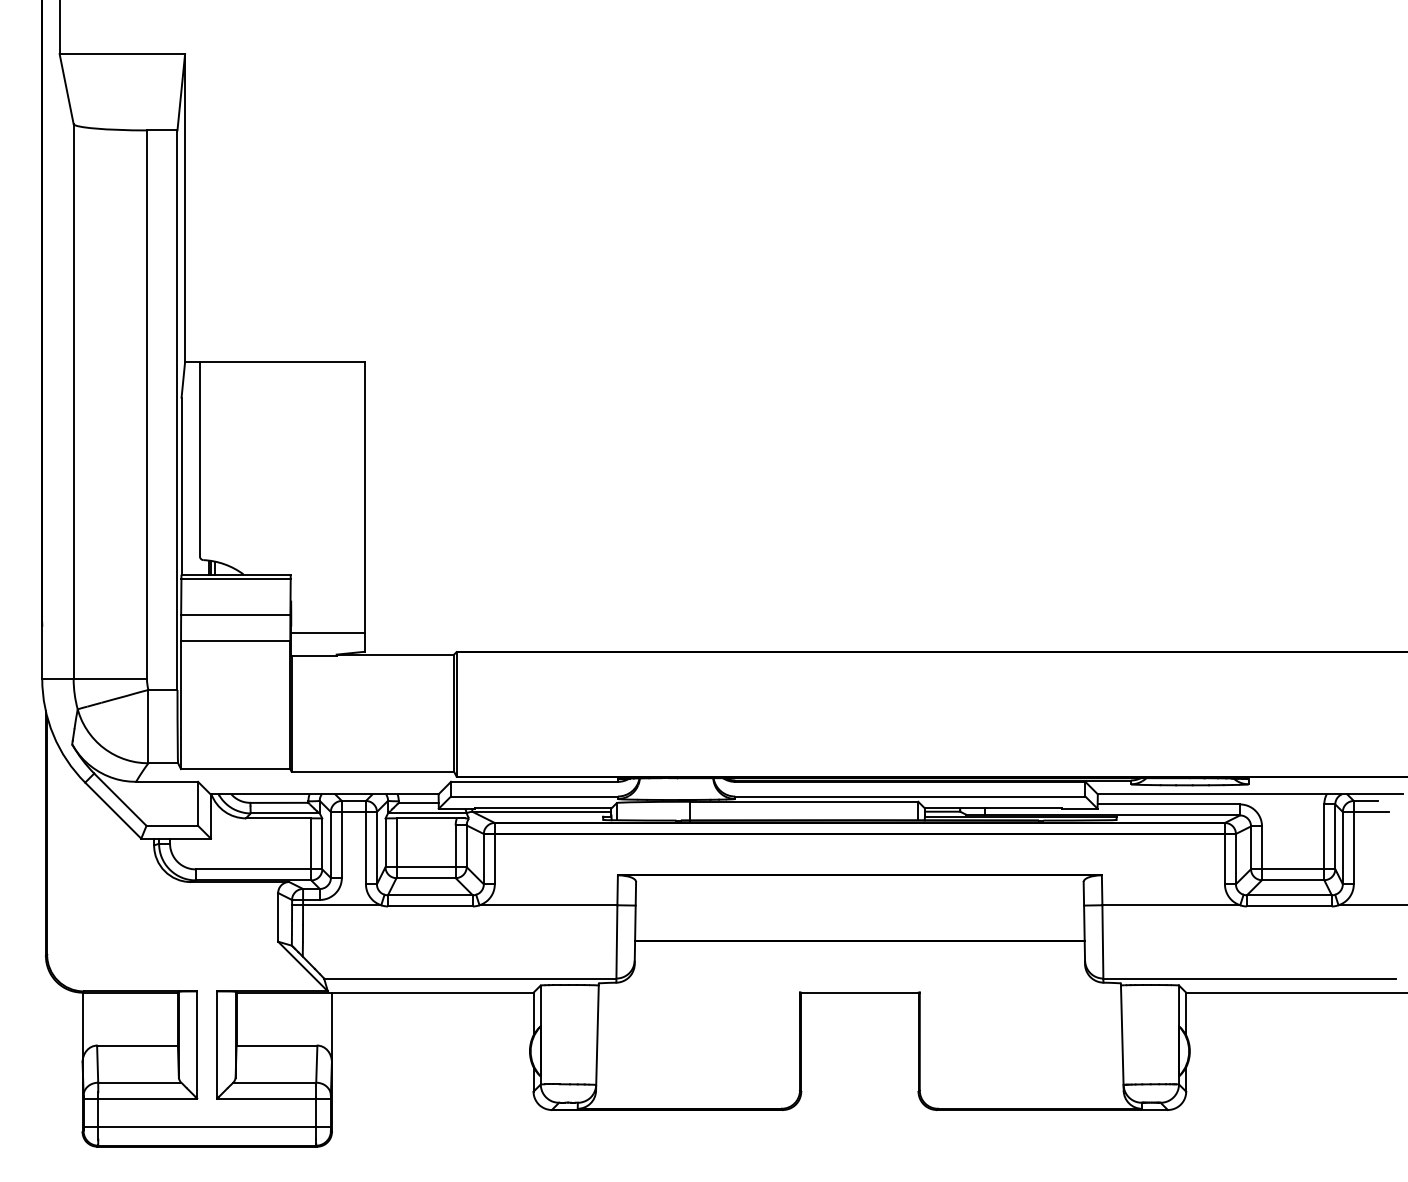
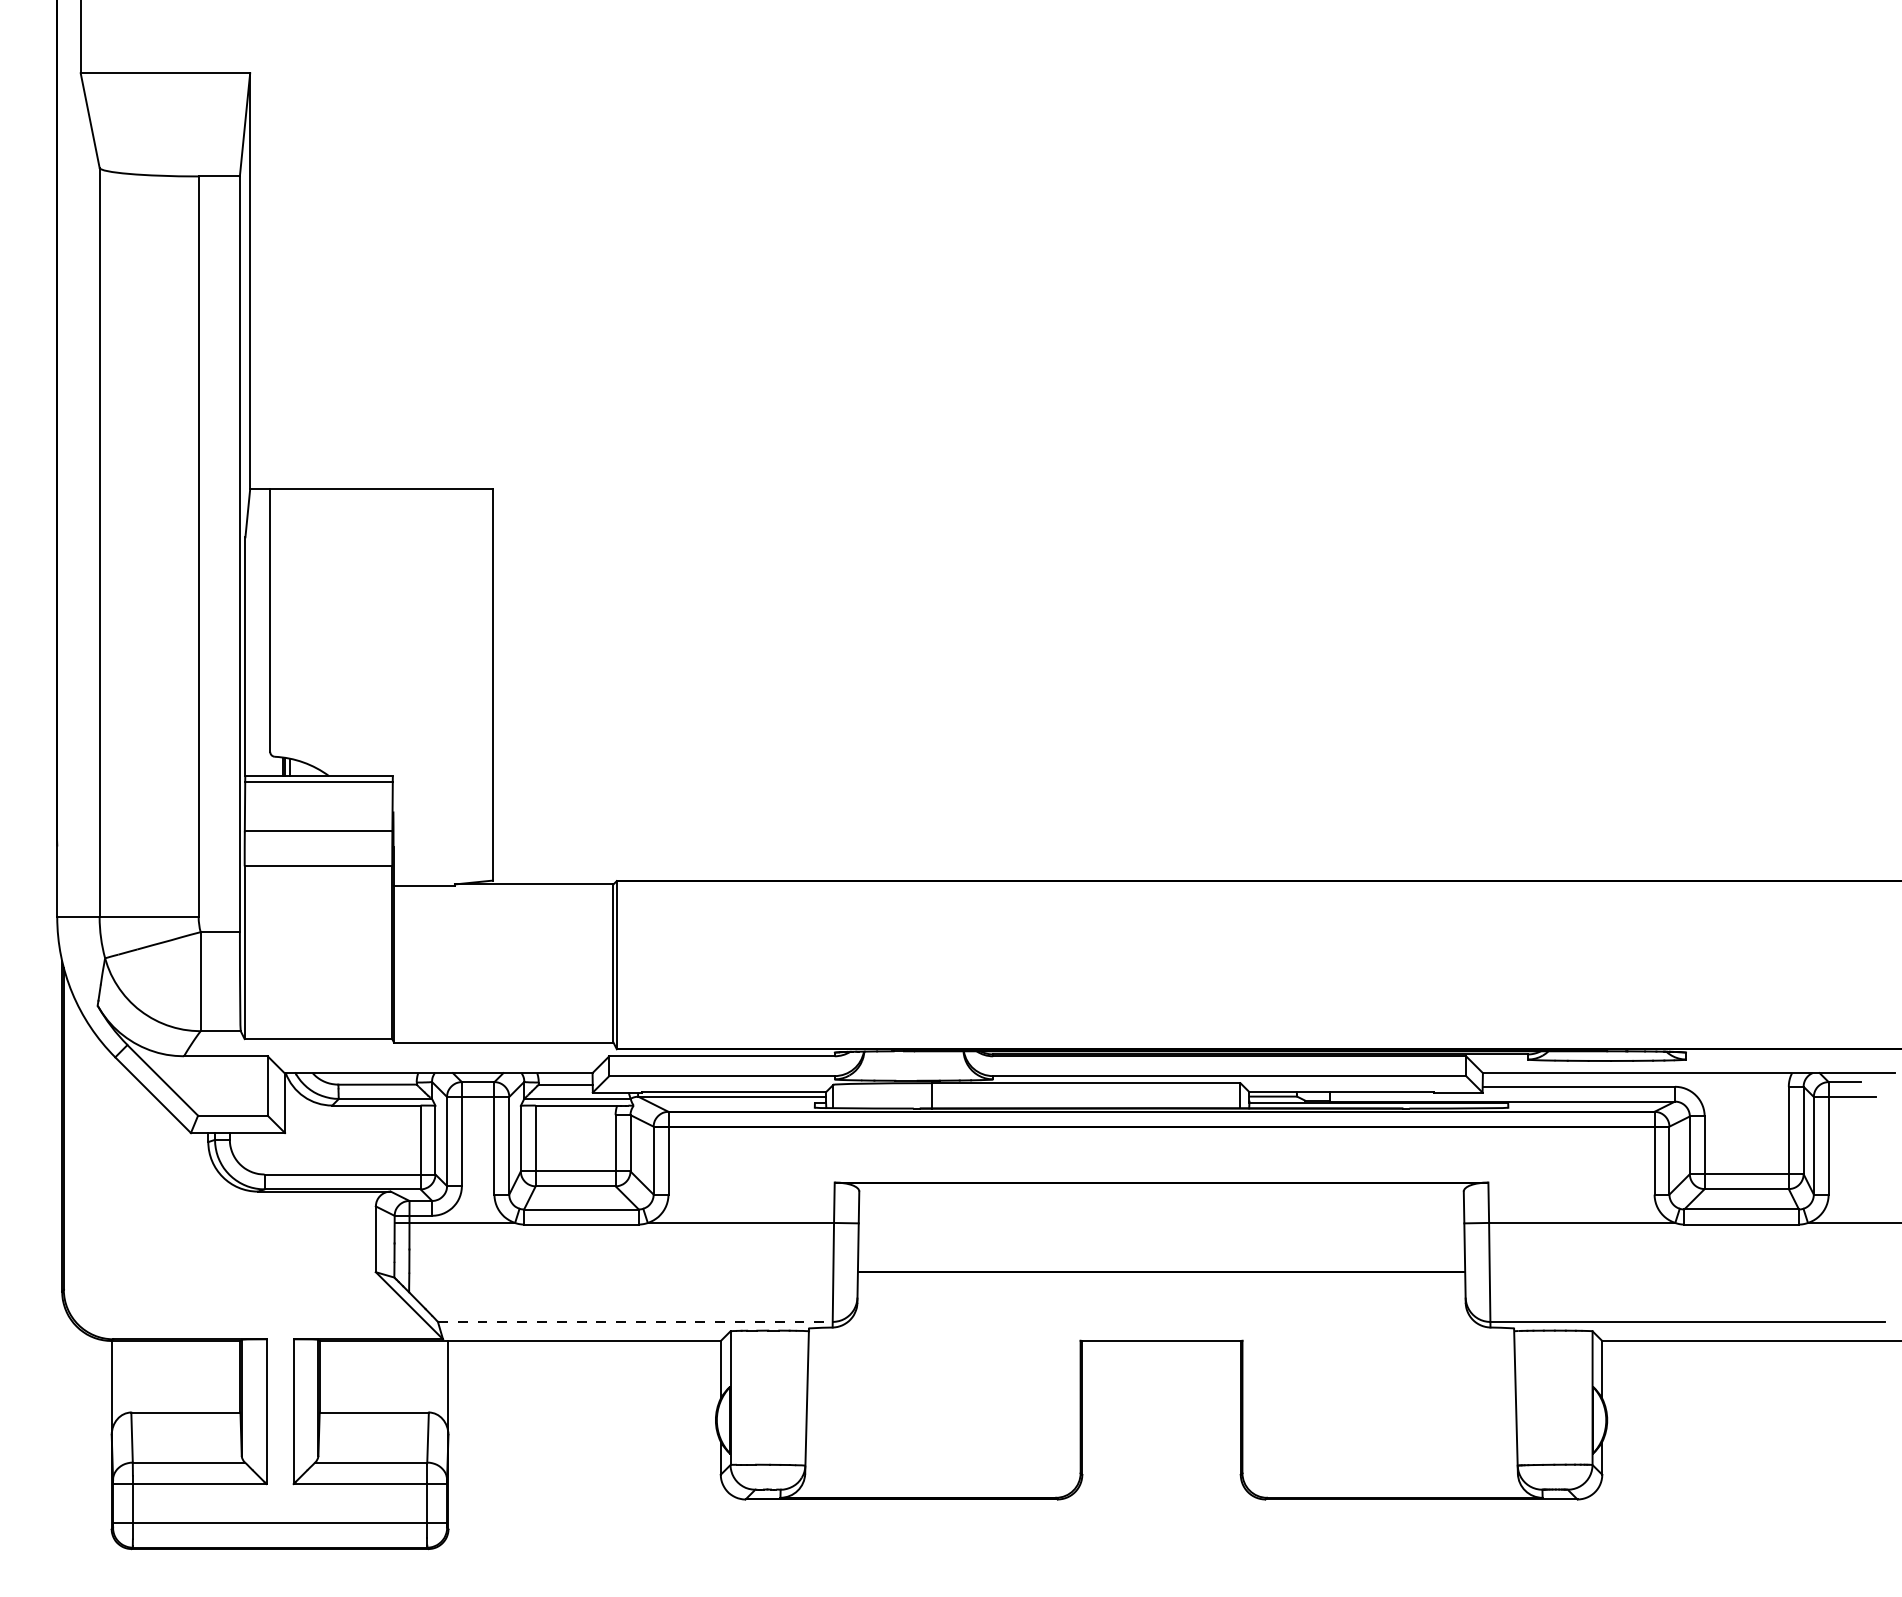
line: (328, 633) -> (443, 855), removed
line: (470, 978) -> (635, 1322), solid -> dashed

